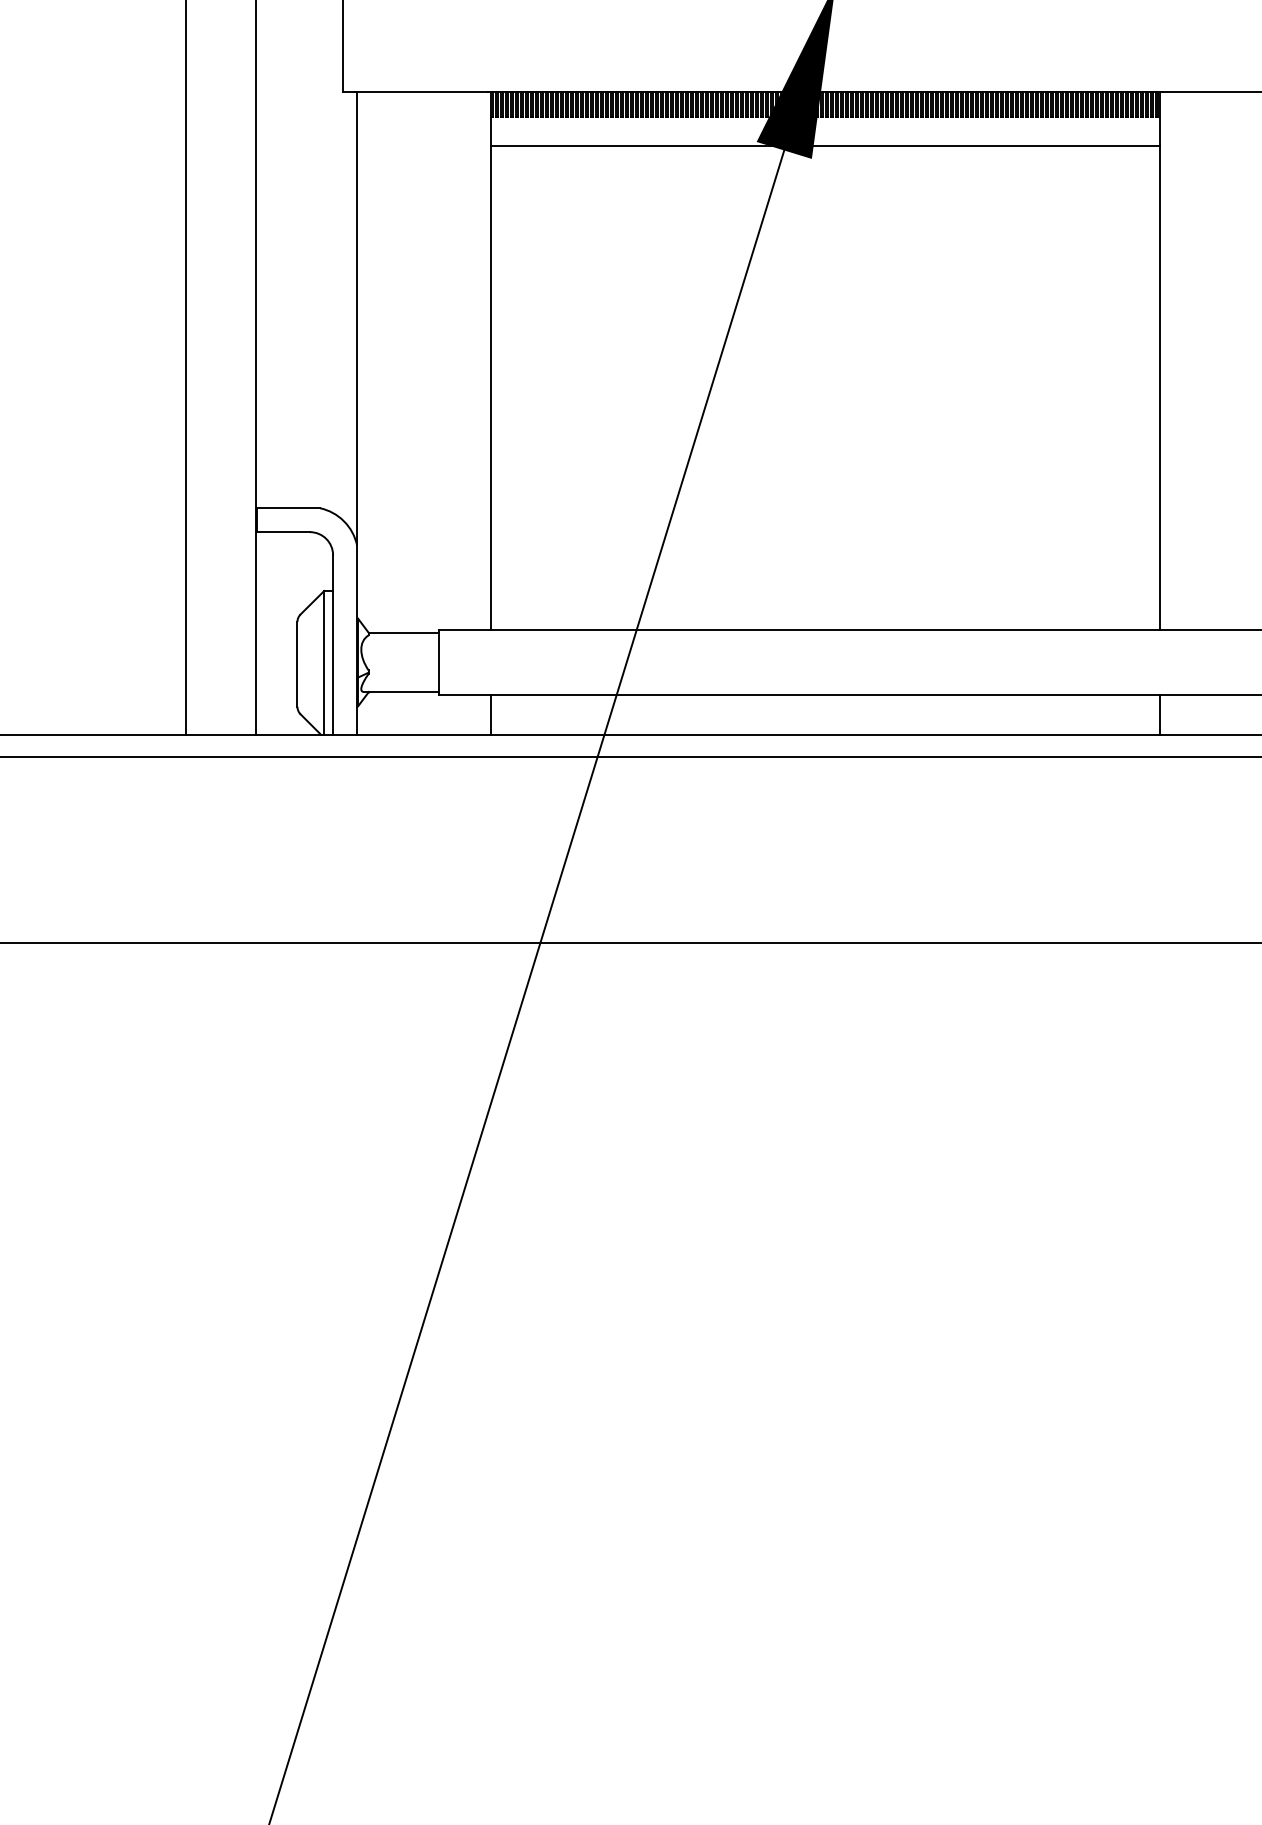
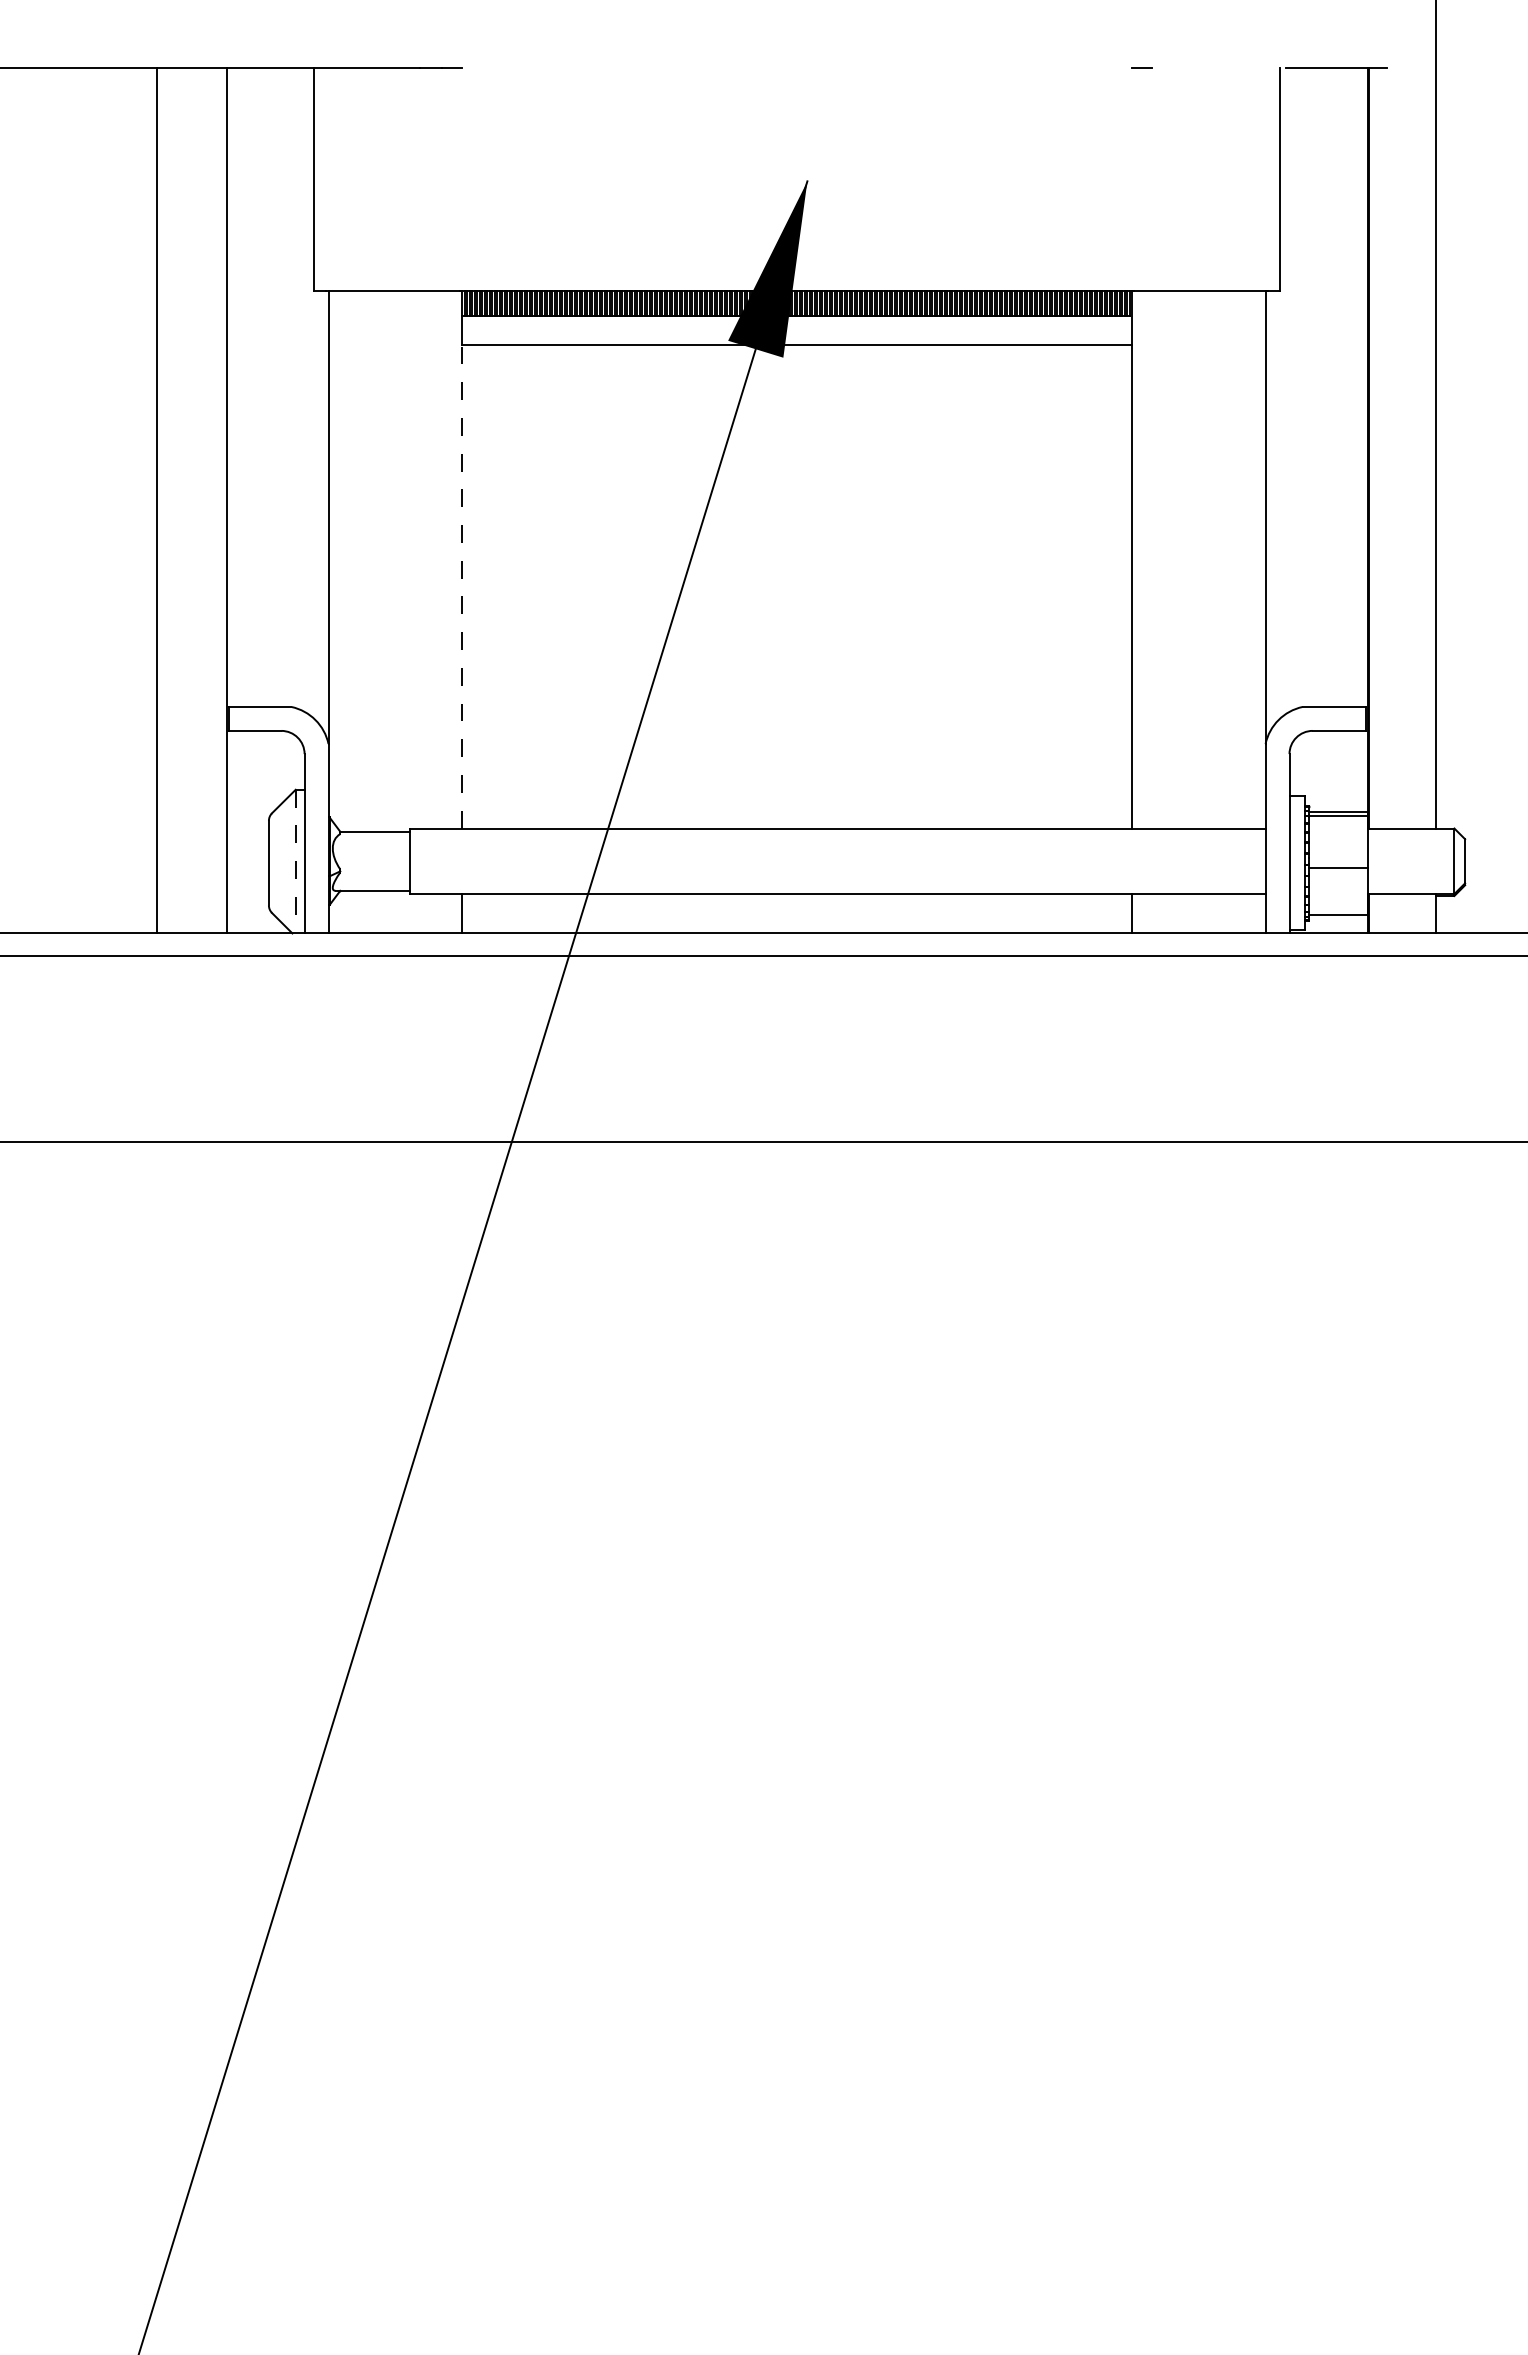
line: (491, 387) -> (462, 586), solid -> dashed
line: (324, 662) -> (295, 861), solid -> dashed

